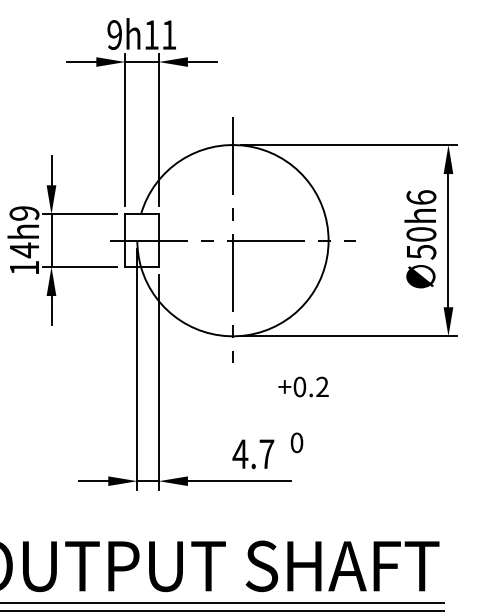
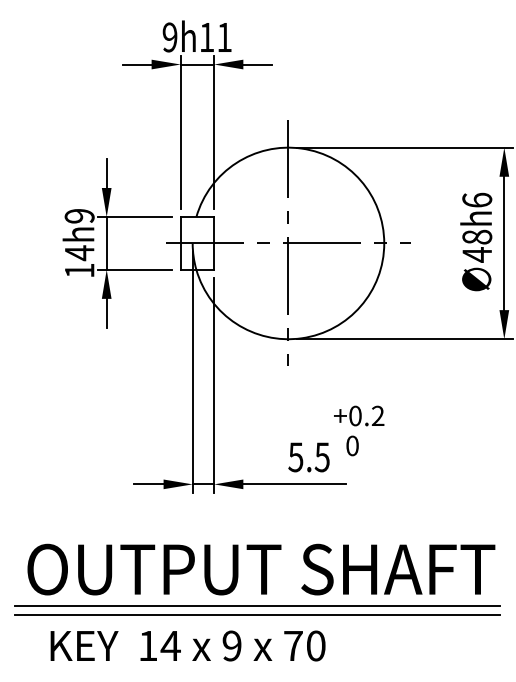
text: (421, 242) -> (477, 245), 50h6 -> 48h6
text: (303, 386) -> (359, 415), moved
text: (252, 454) -> (308, 457), 4.7 -> 5.5

